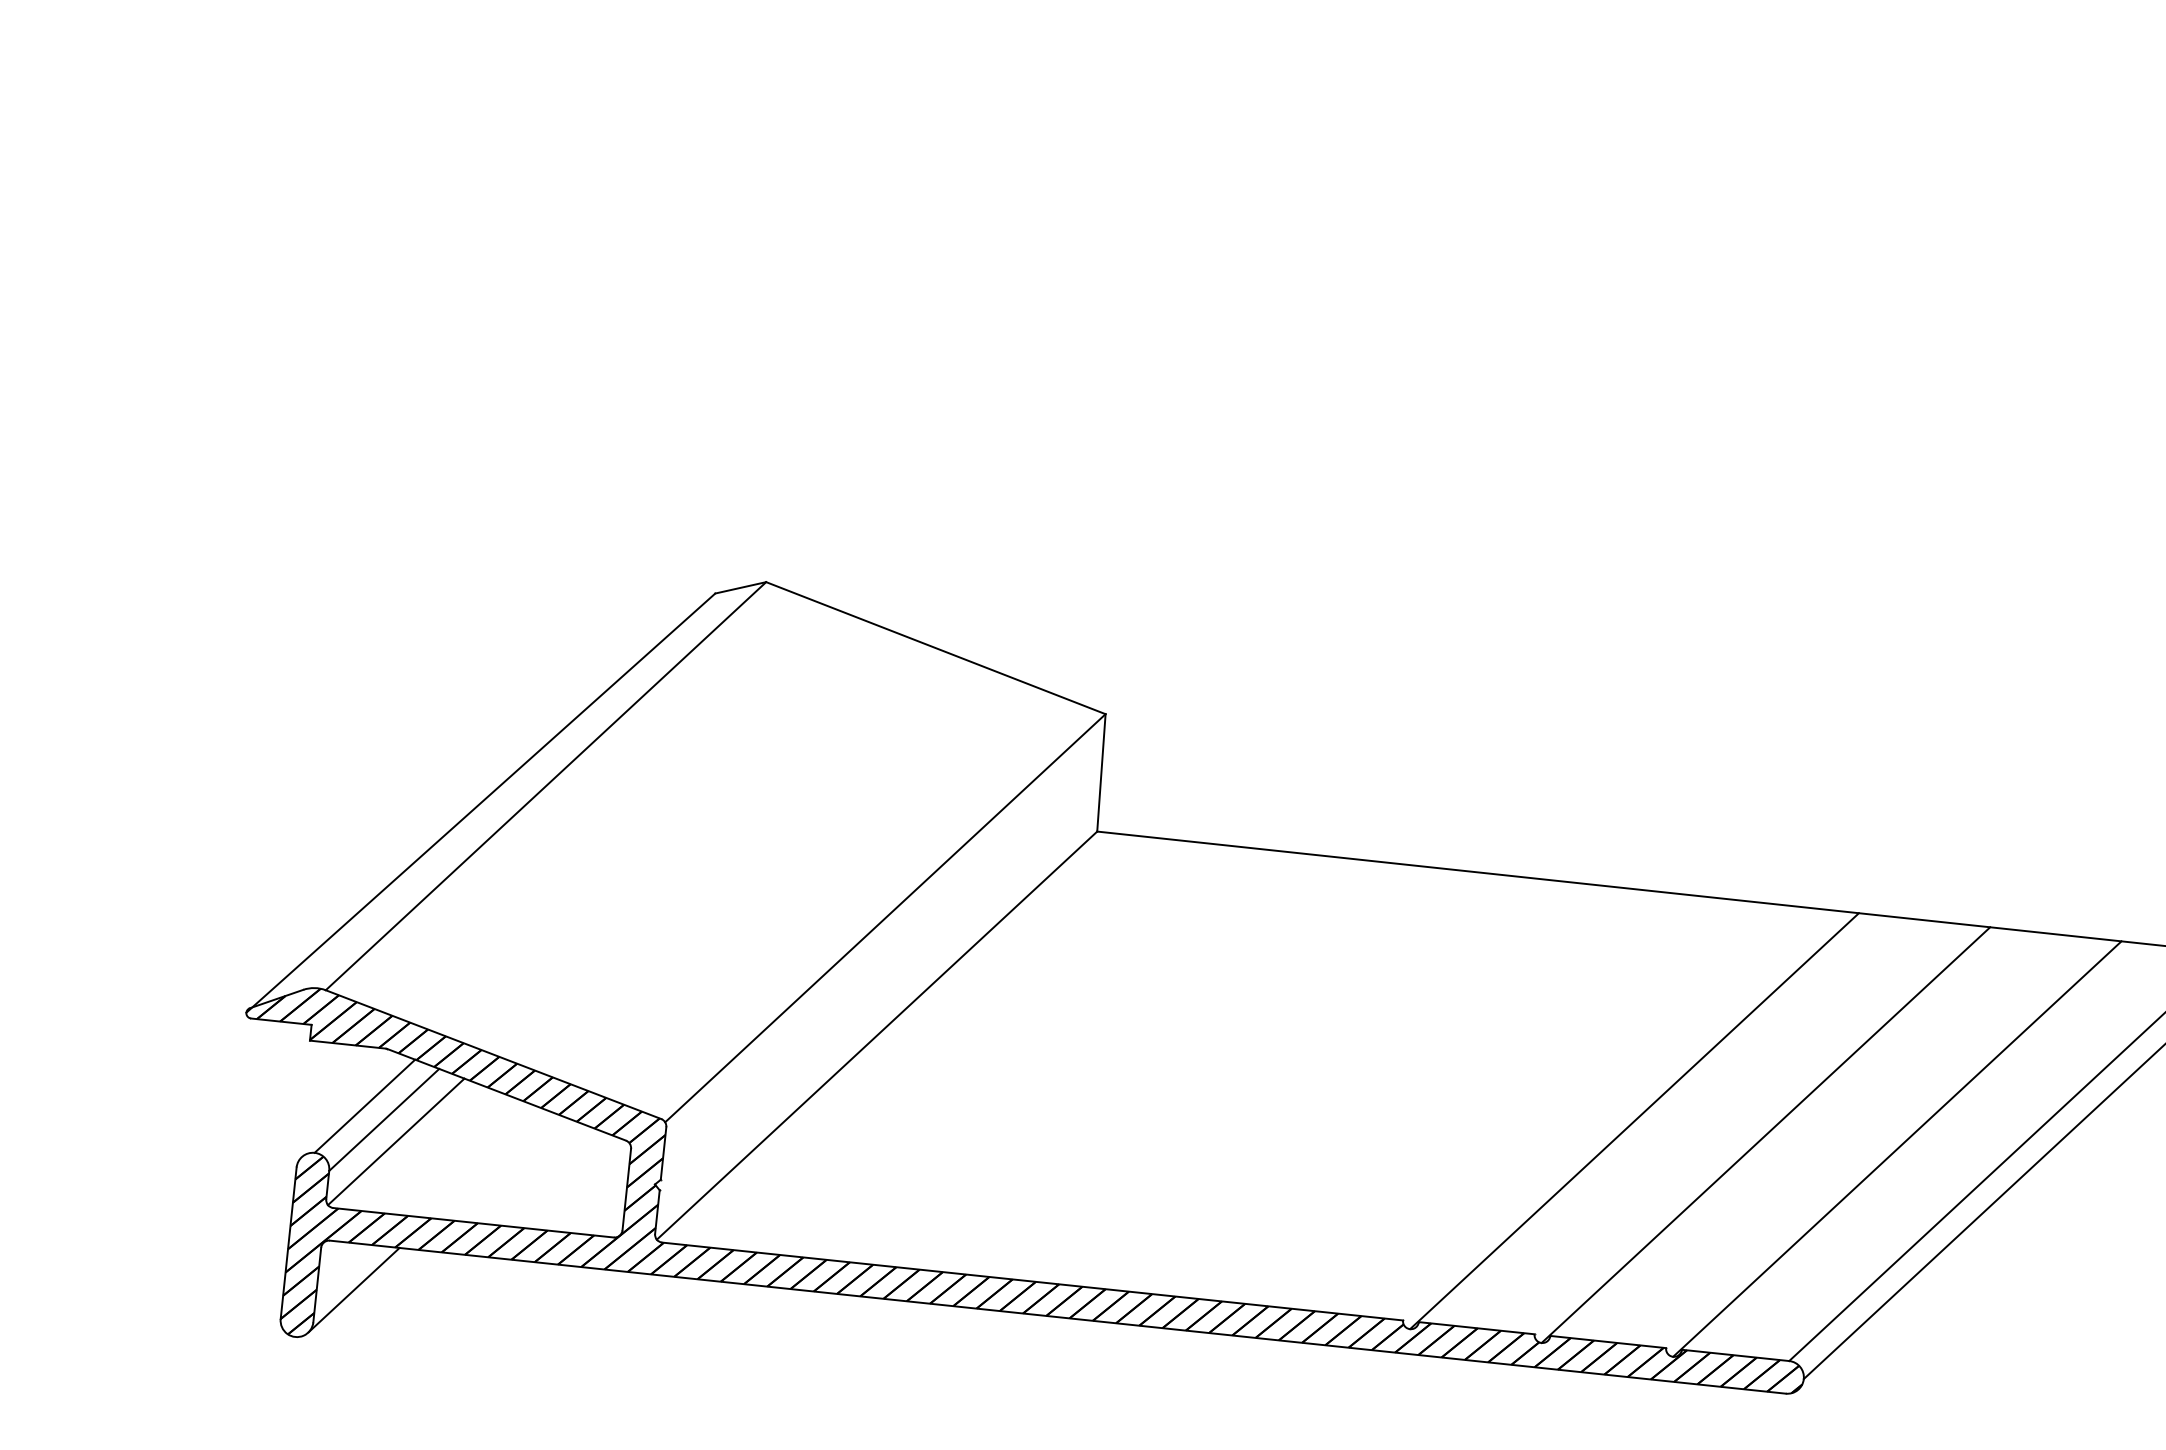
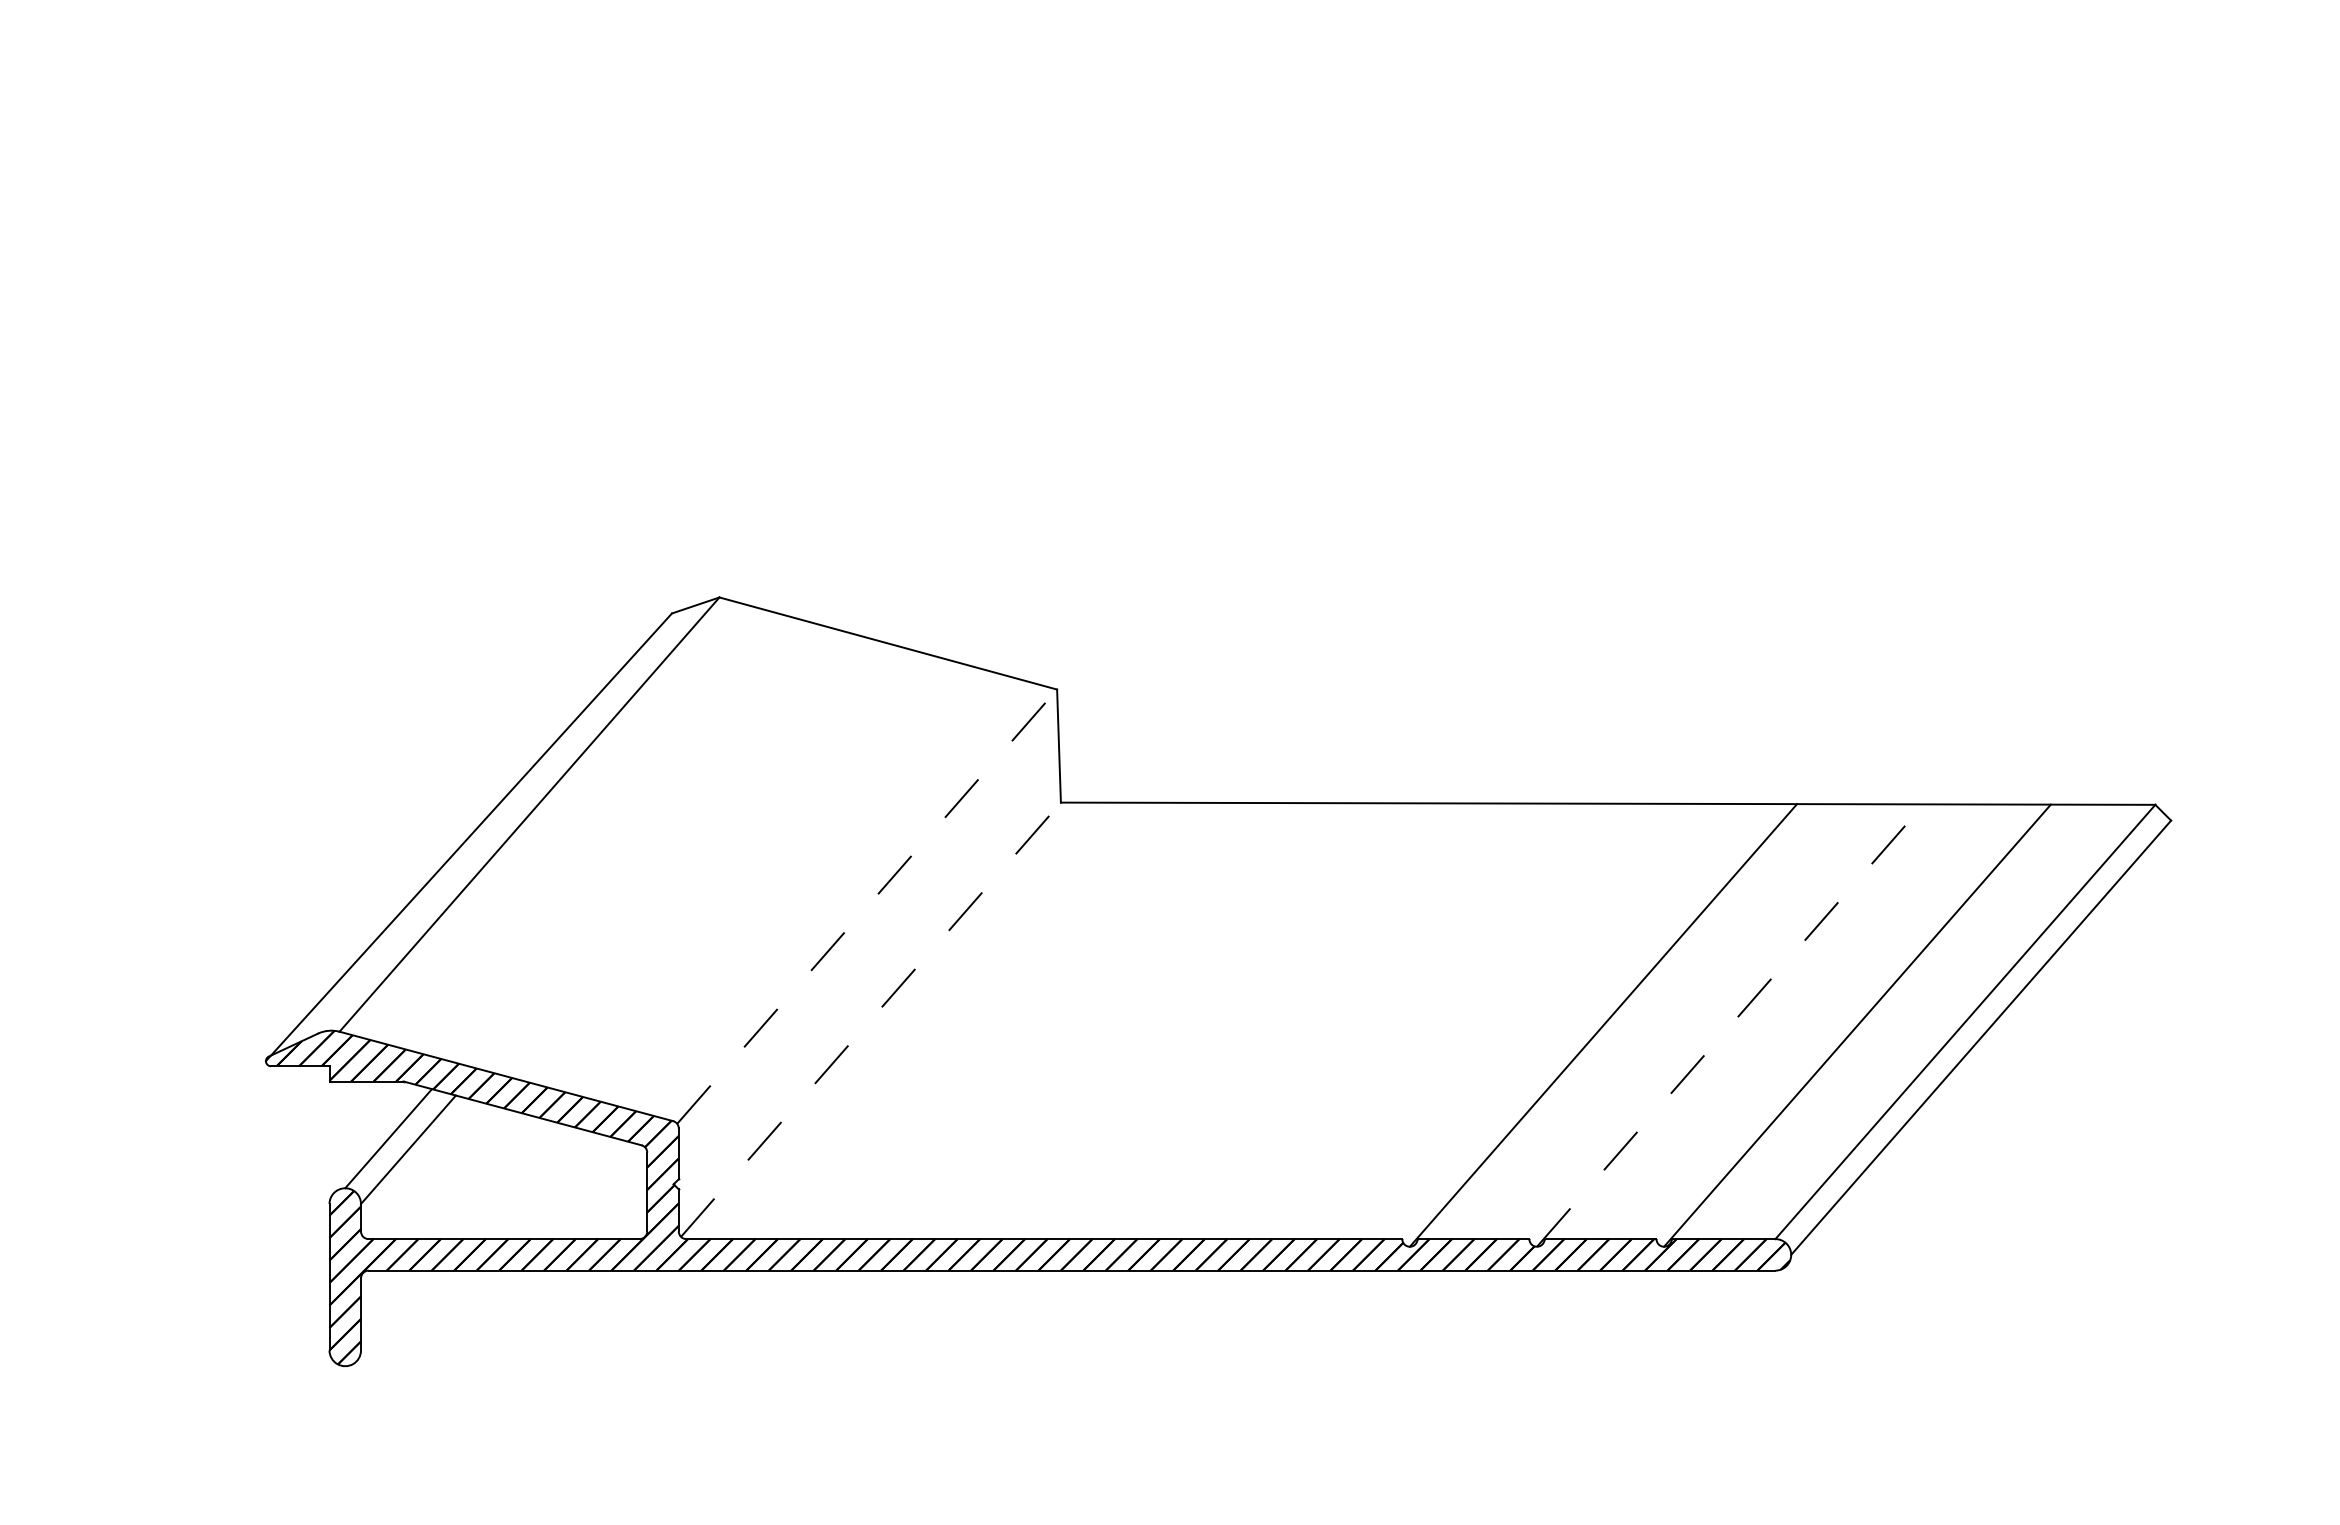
line: (885, 918) -> (867, 906), solid -> dashed
line: (877, 1035) -> (871, 1019), solid -> dashed
line: (1765, 1135) -> (1730, 1025), solid -> dashed
line: (396, 1141) -> (422, 1169), removed
line: (353, 1290) -> (396, 1315), removed

